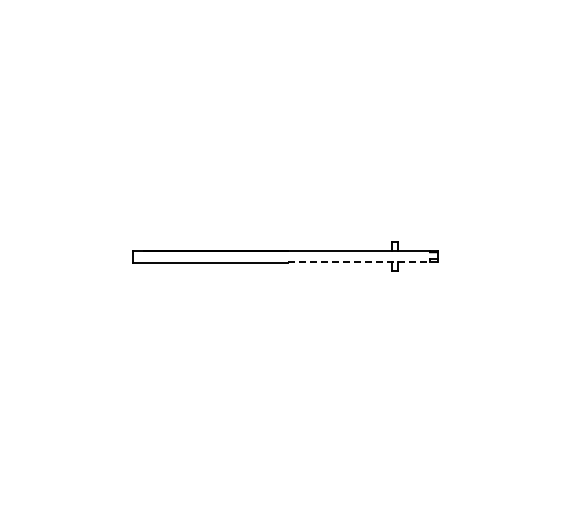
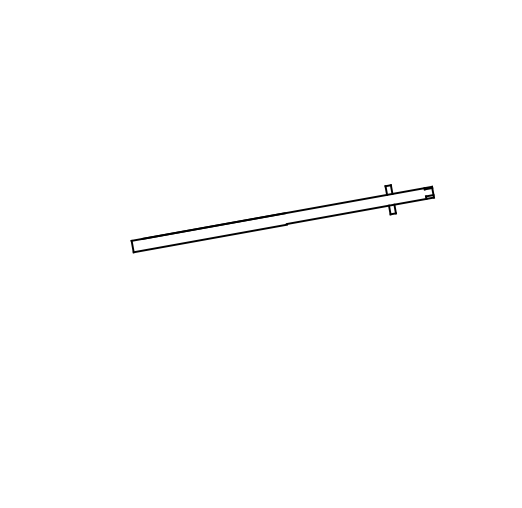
line: (363, 261) -> (360, 210), dashed -> solid

